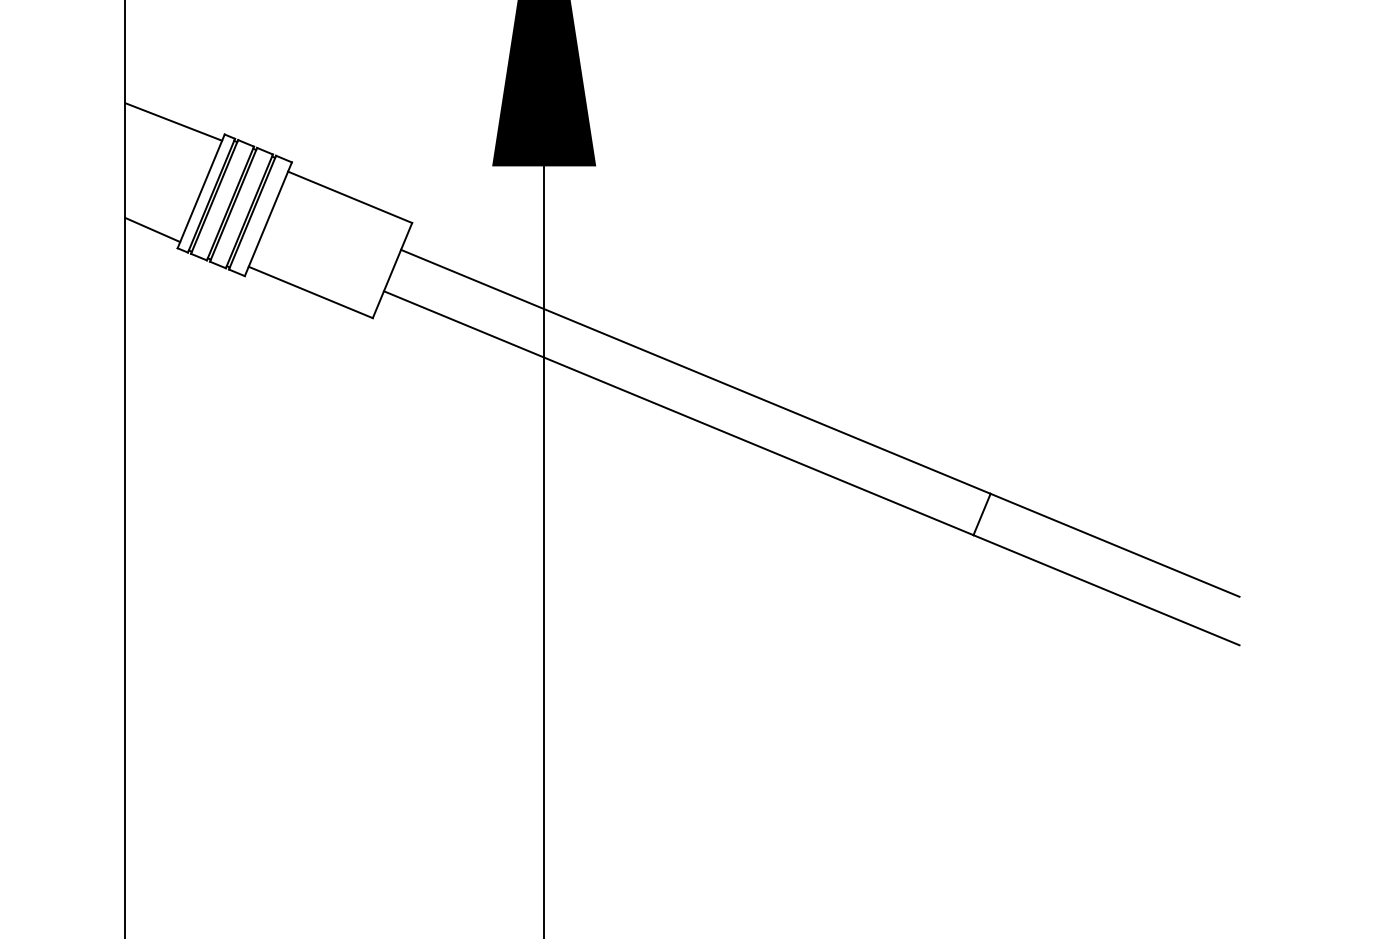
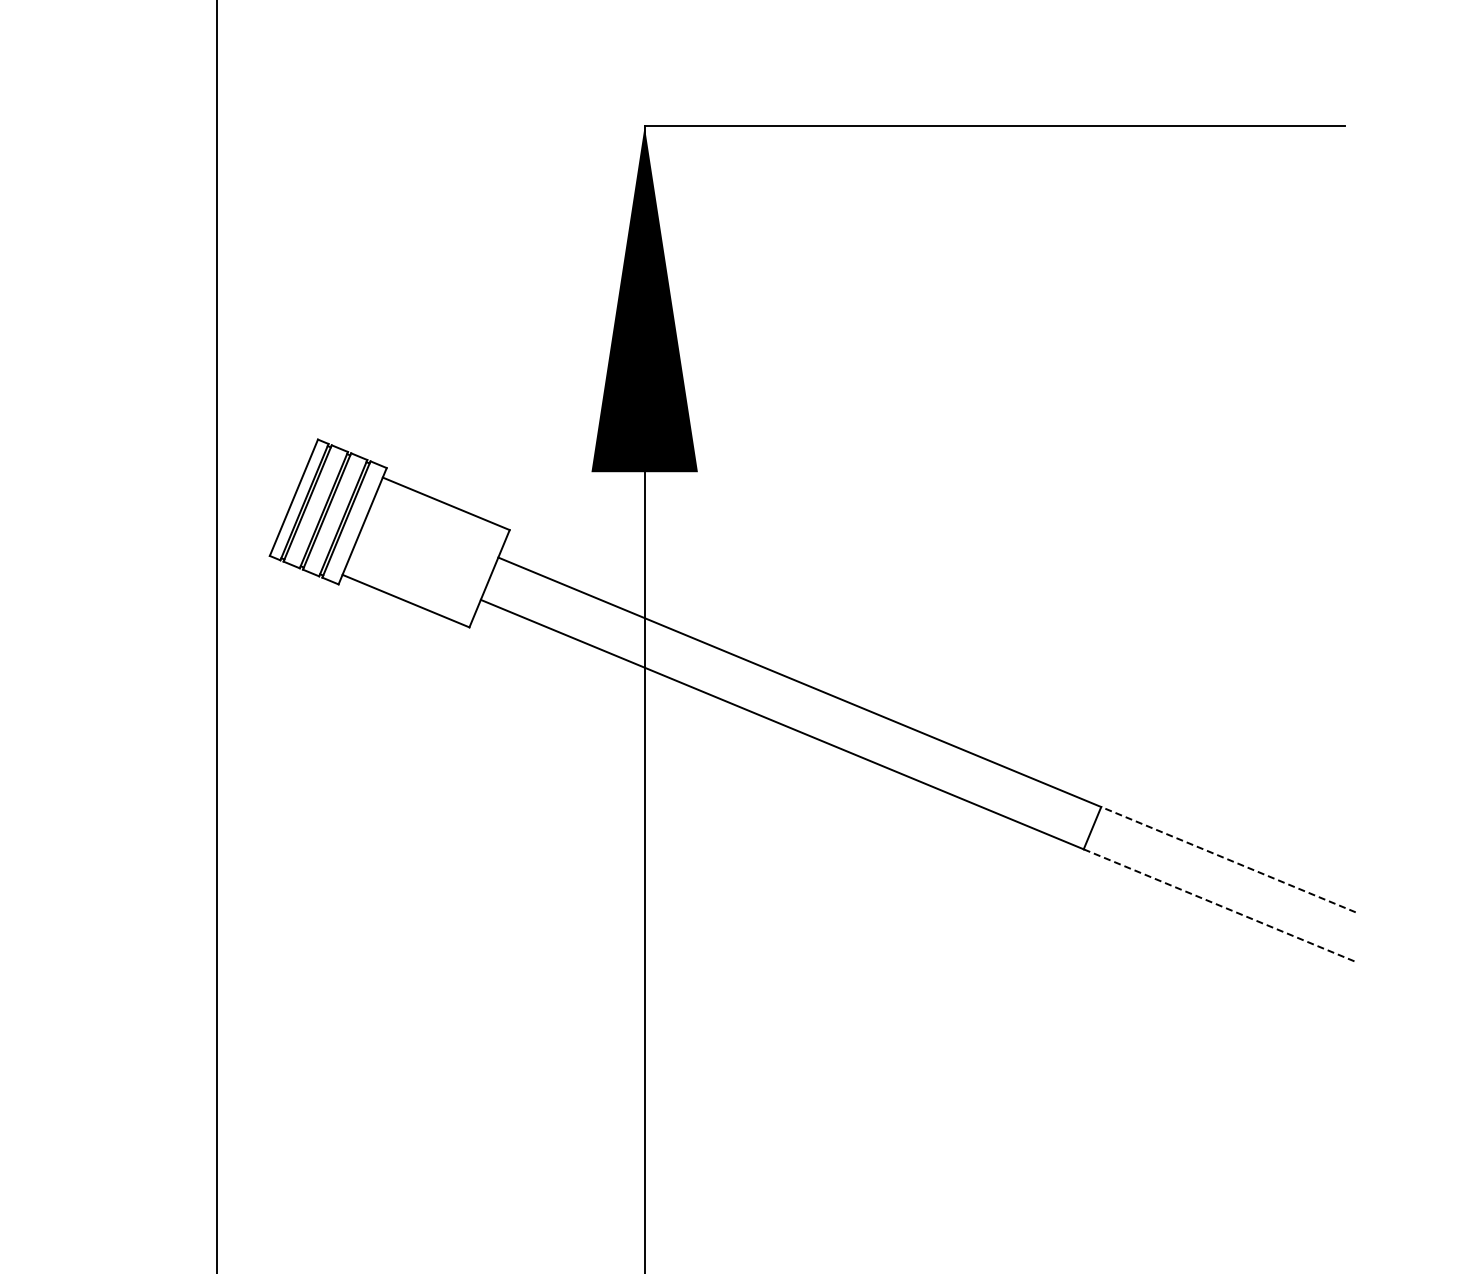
line: (173, 121) -> (265, 426), removed
line: (152, 229) -> (244, 536), removed
line: (1115, 545) -> (1228, 859), solid -> dashed
line: (1107, 590) -> (1220, 905), solid -> dashed

